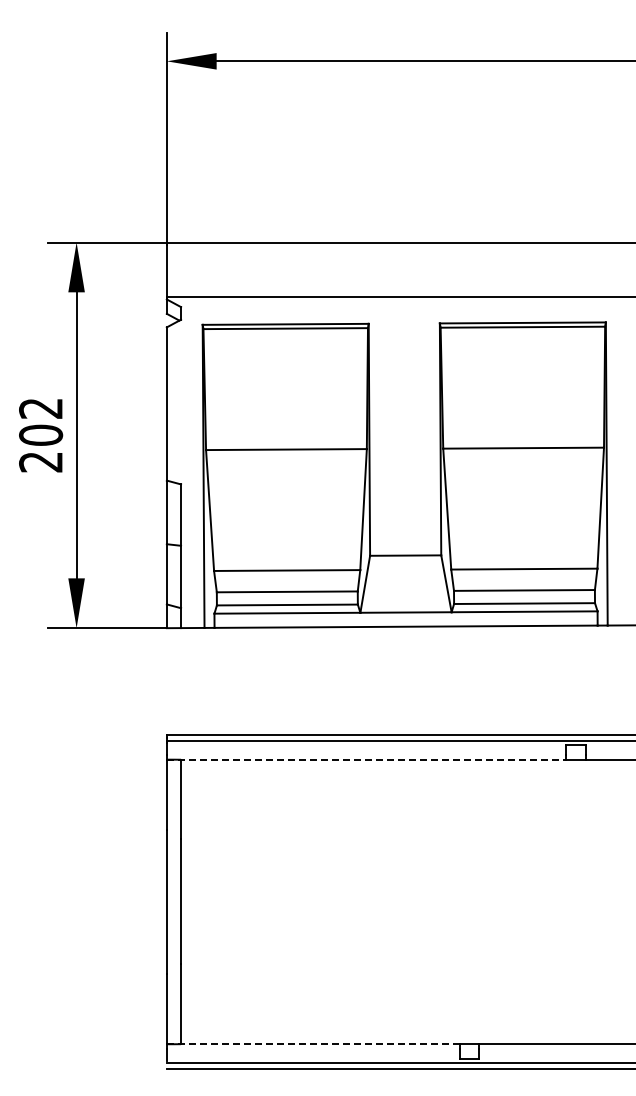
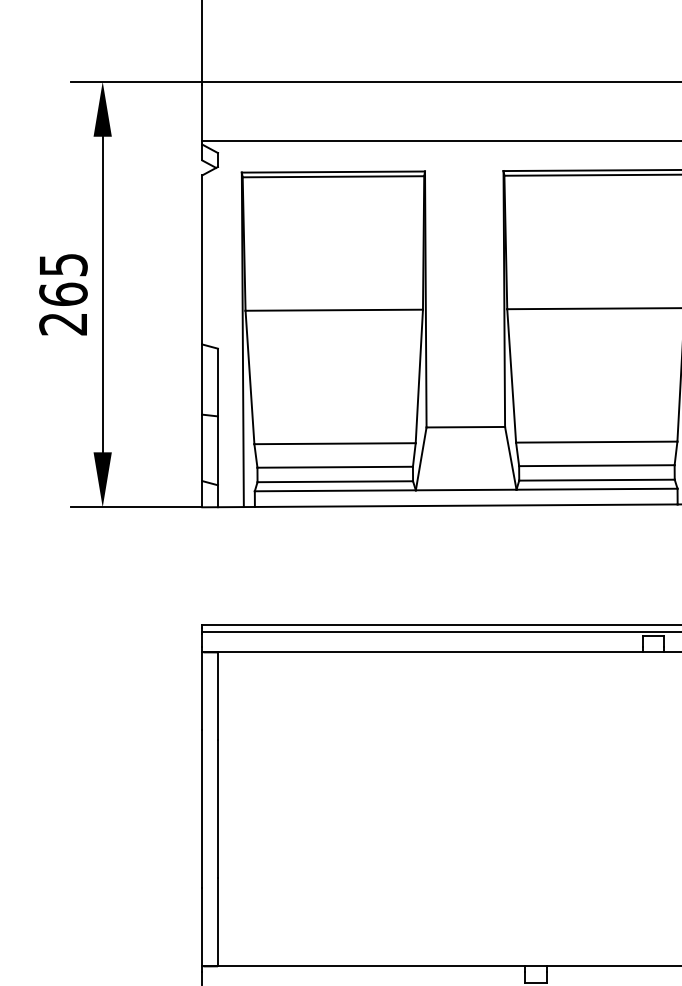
text: (41, 421) -> (63, 279), 202 -> 265
line: (366, 759) -> (422, 652), dashed -> solid
line: (312, 1044) -> (363, 966), dashed -> solid

